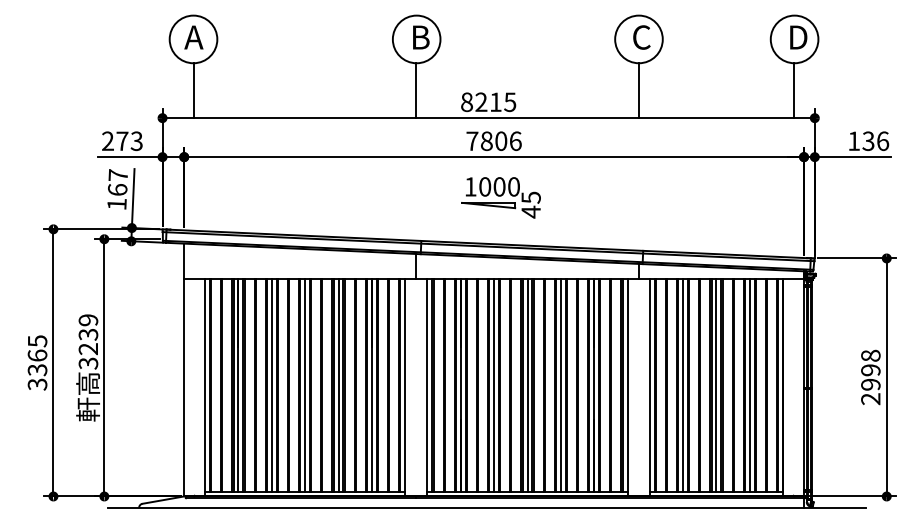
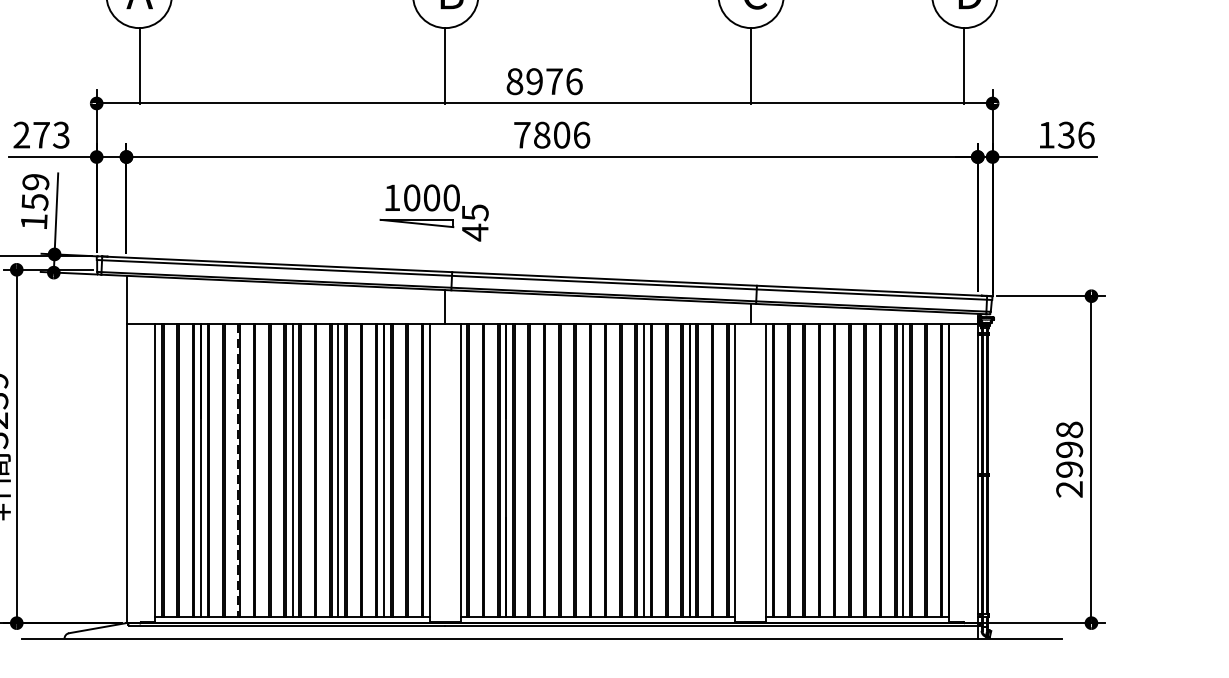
text: (495, 102) -> (554, 81), 8215 -> 8976
text: (118, 182) -> (36, 191), 167 -> 159
part: (500, 197) -> (433, 212), moved
line: (271, 384) -> (246, 469), removed
line: (494, 384) -> (552, 469), removed
line: (527, 384) -> (597, 469), removed
line: (683, 384) -> (812, 469), removed
line: (716, 384) -> (857, 469), removed
line: (265, 385) -> (238, 470), solid -> dashed

